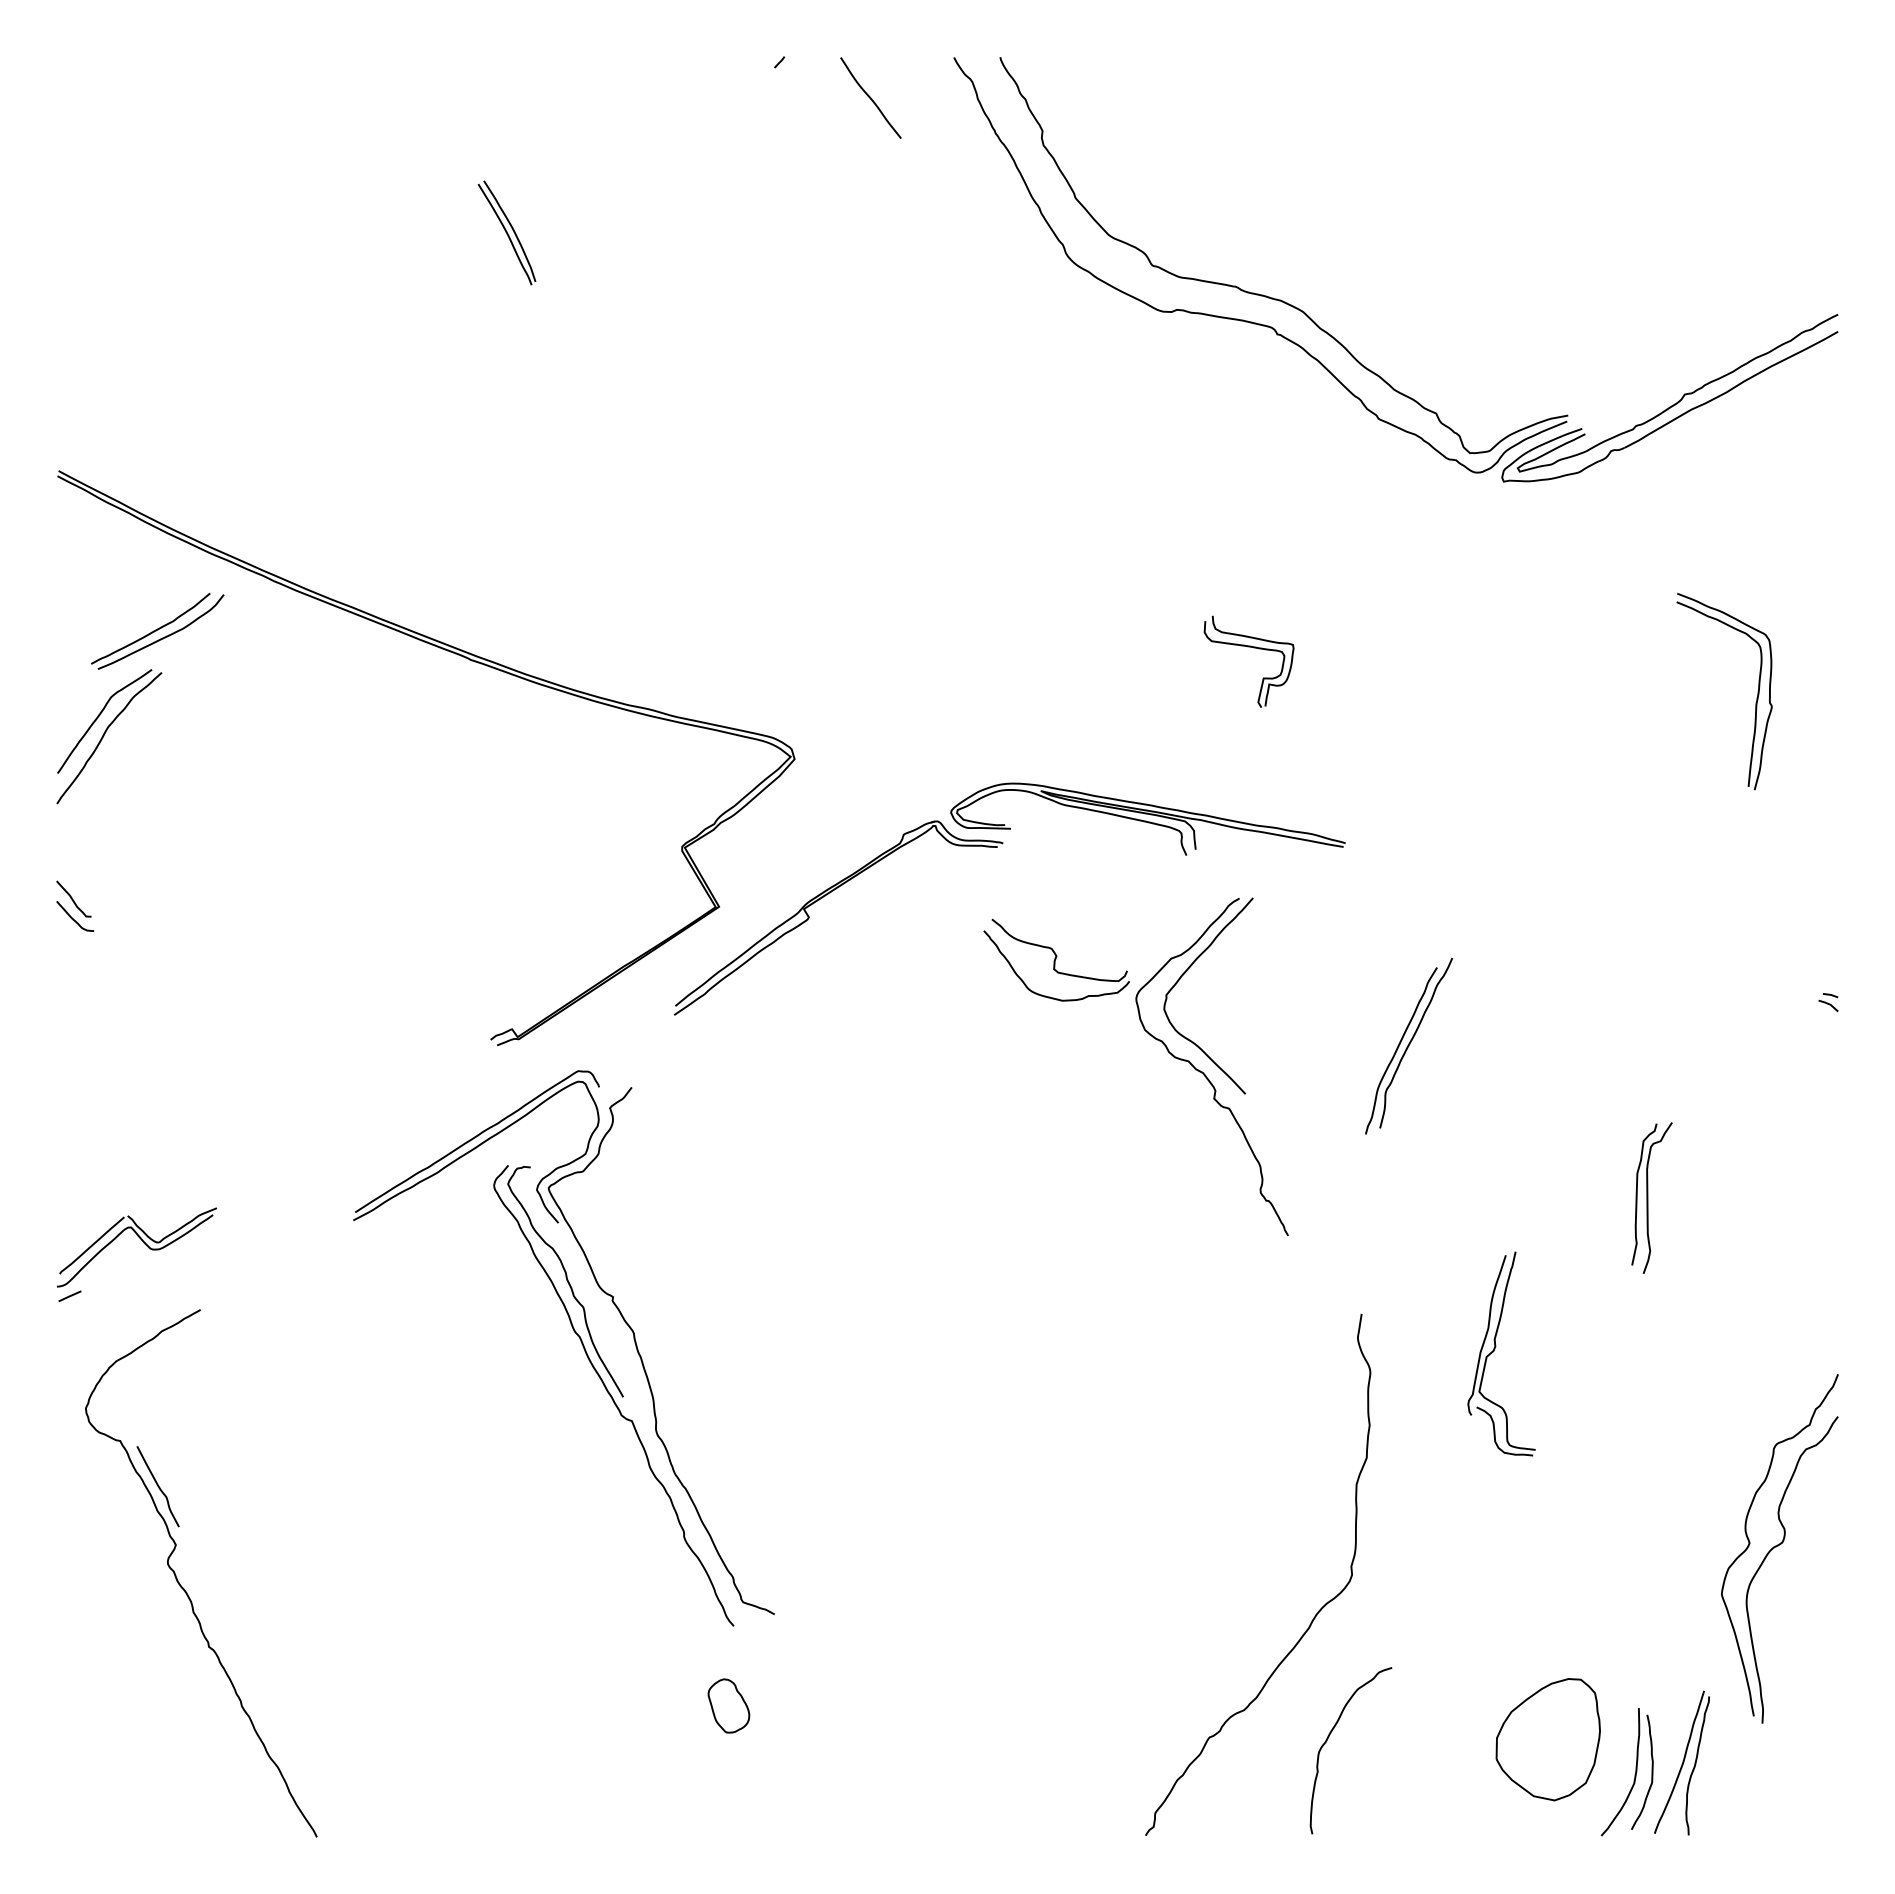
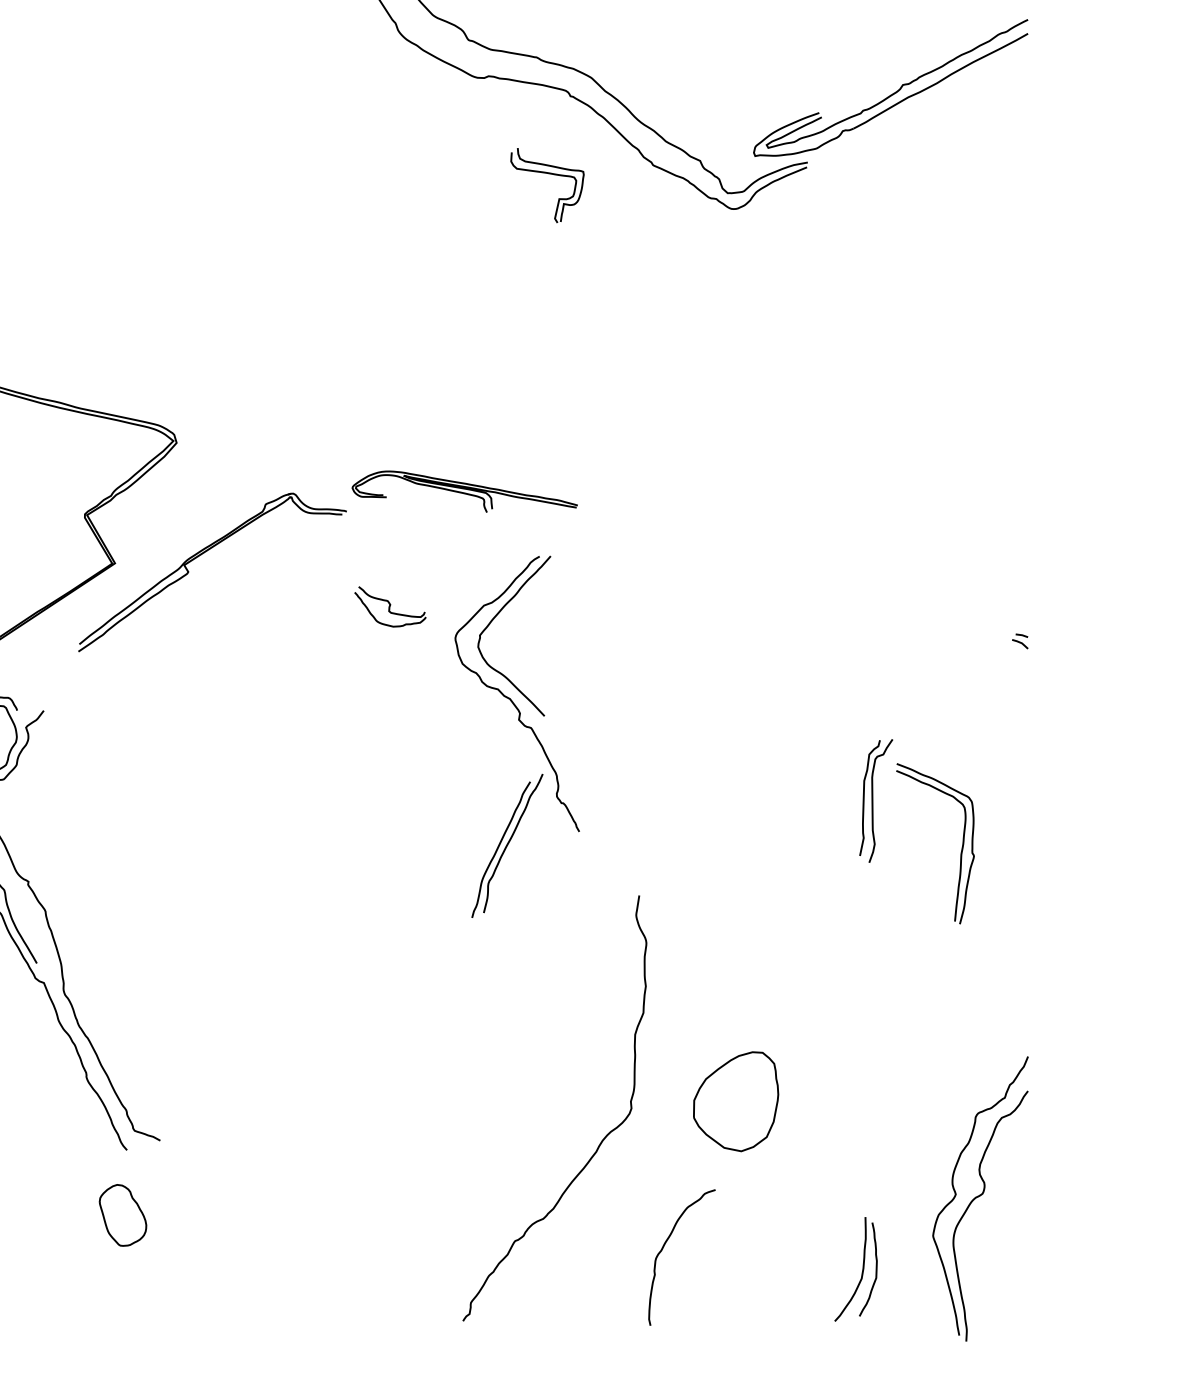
part: (1674, 403) -> (894, 92), moved
part: (1253, 648) -> (551, 174), moved
part: (1756, 697) -> (961, 848), moved
part: (1147, 818) -> (464, 491), size x0.7
part: (1056, 959) -> (390, 606), size x0.6
part: (1409, 1045) -> (507, 845), moved
part: (1495, 1349) -> (748, 924), removed
part: (1779, 1548) -> (980, 1198), moved
part: (728, 1705) -> (122, 1214), size x1.4
curve: (1328, 1739) -> (663, 1248), moved
part: (1547, 1739) -> (735, 1101), moved
part: (1681, 1762) -> (900, 1261), removed

